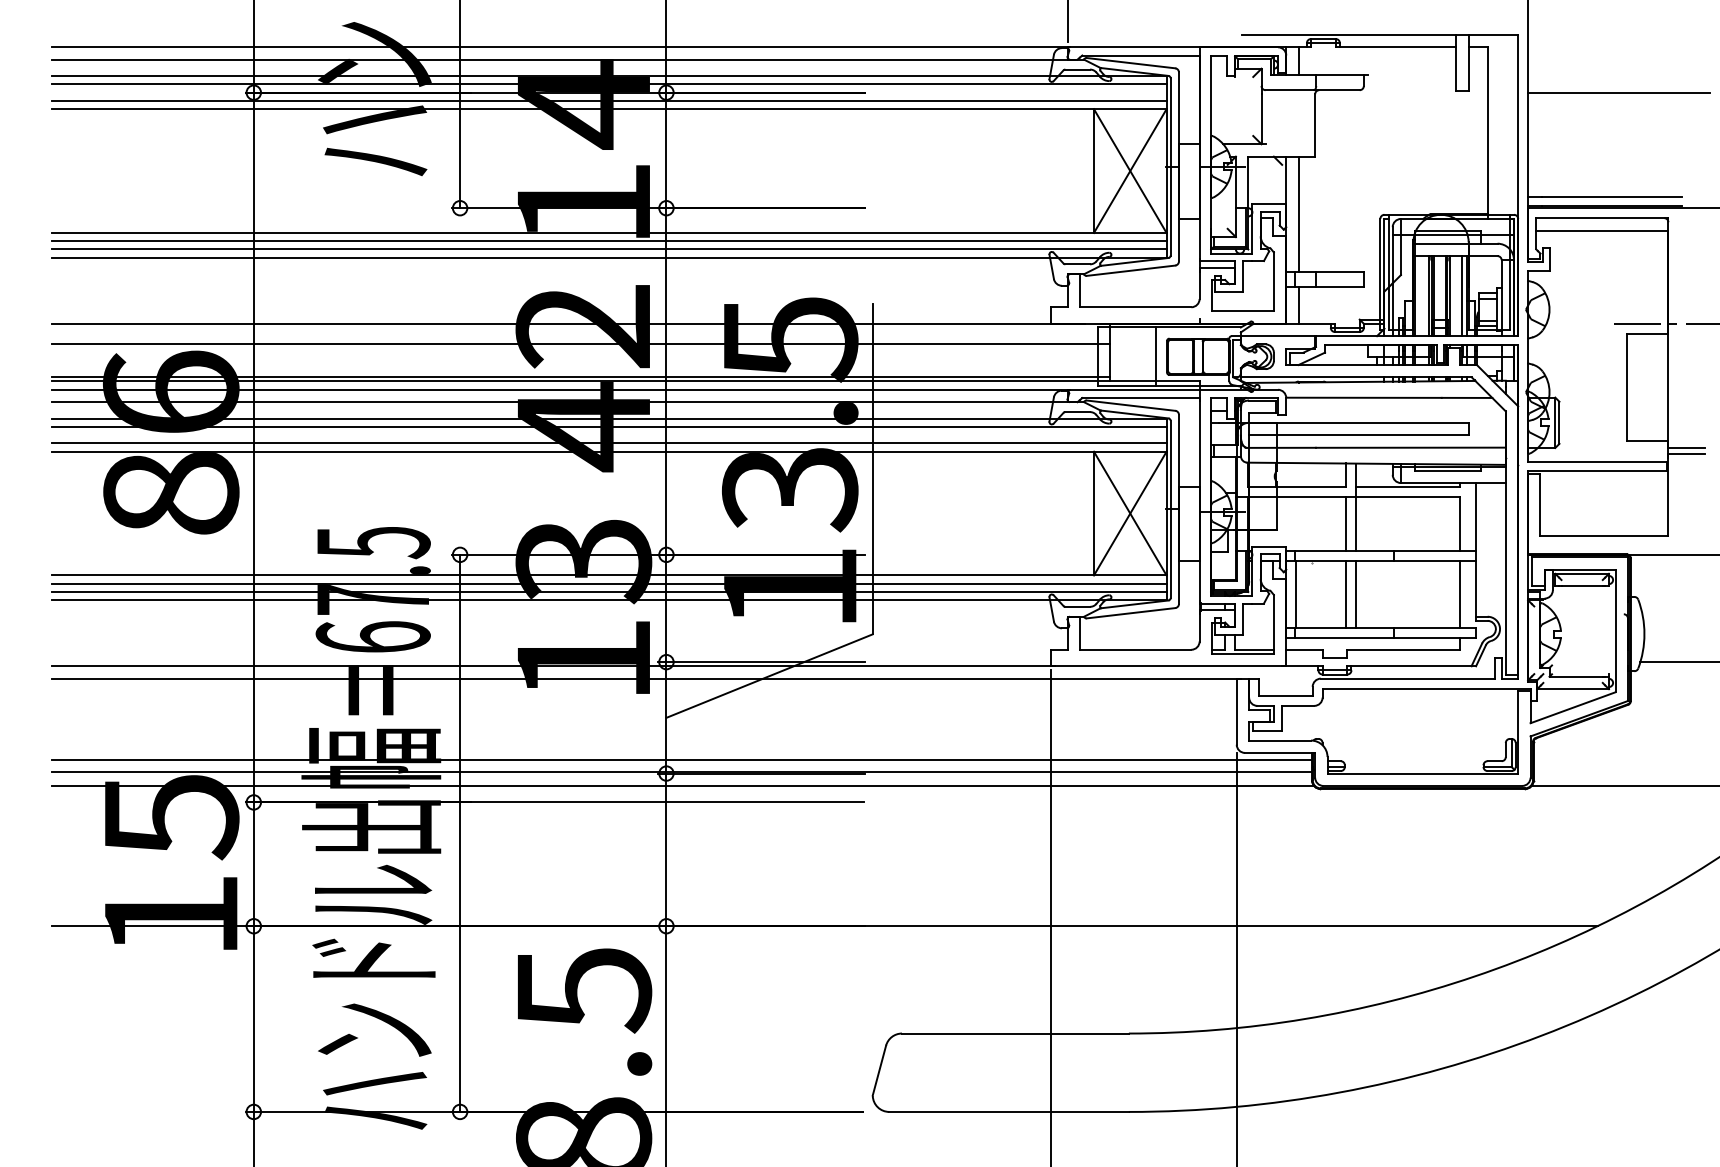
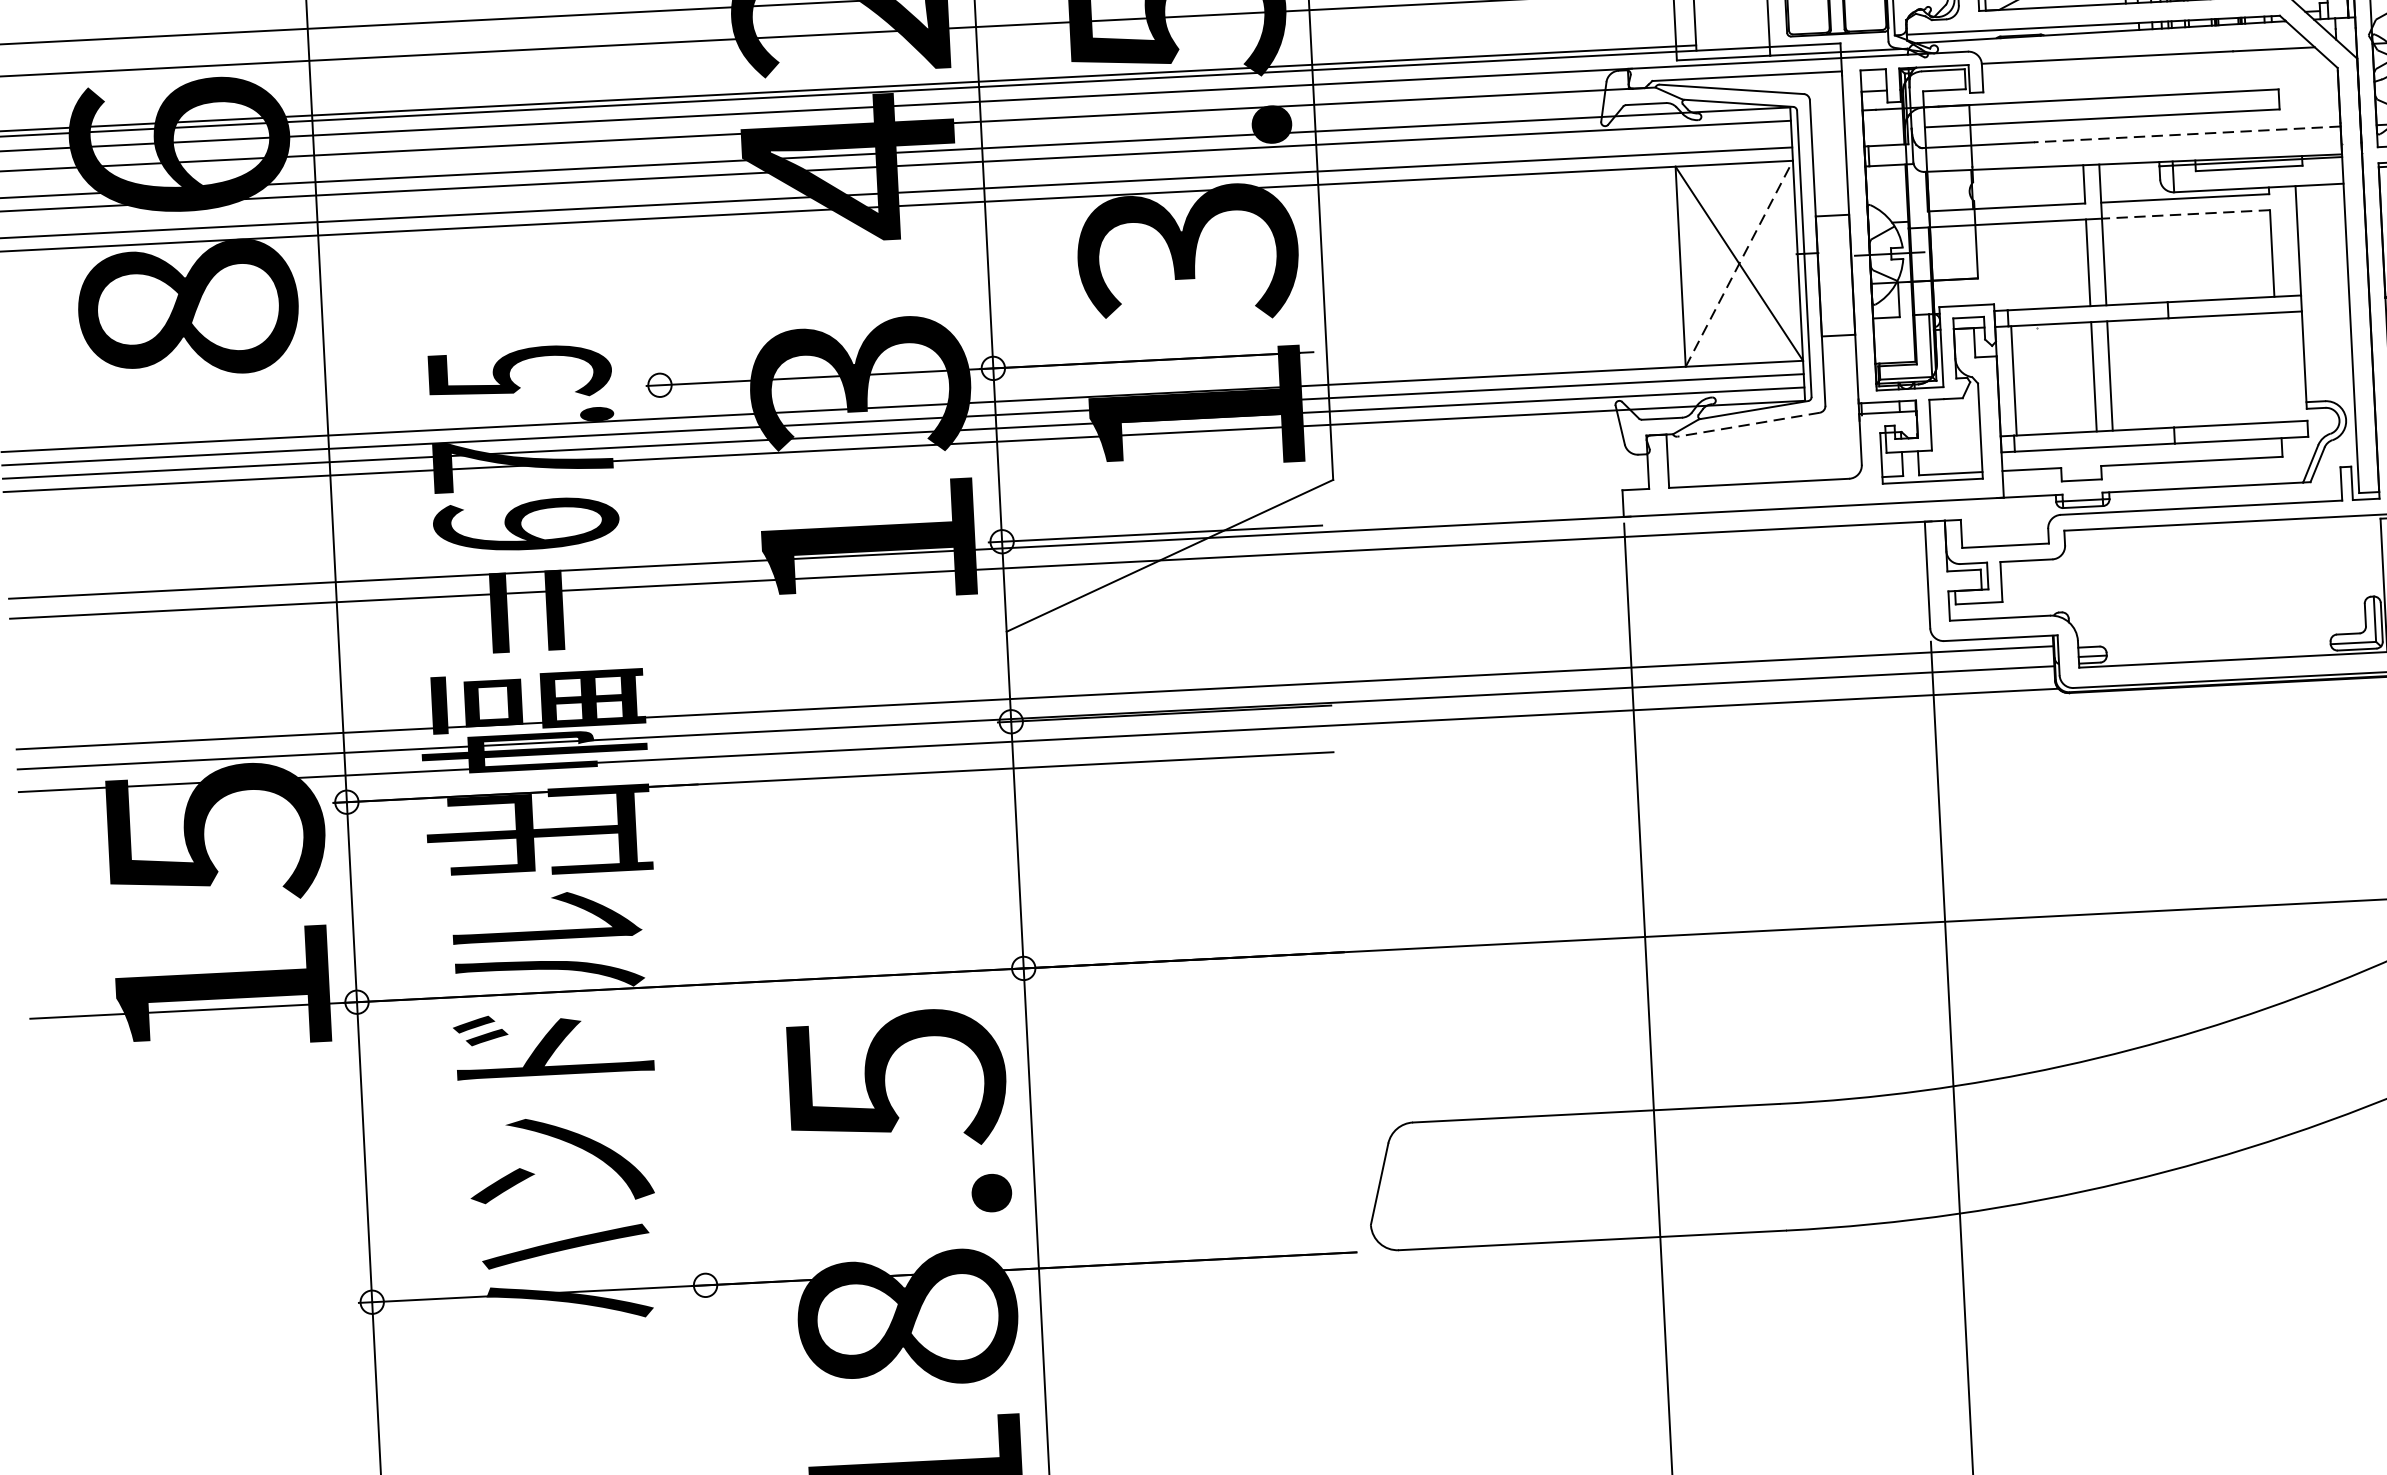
line: (1410, 447) -> (2186, 134), solid -> dashed
line: (1407, 497) -> (2185, 215), solid -> dashed
line: (1130, 513) -> (1739, 263), solid -> dashed
line: (1459, 594) -> (2277, 367), removed
line: (1131, 613) -> (1749, 425), solid -> dashed
line: (460, 832) -> (683, 833), removed

